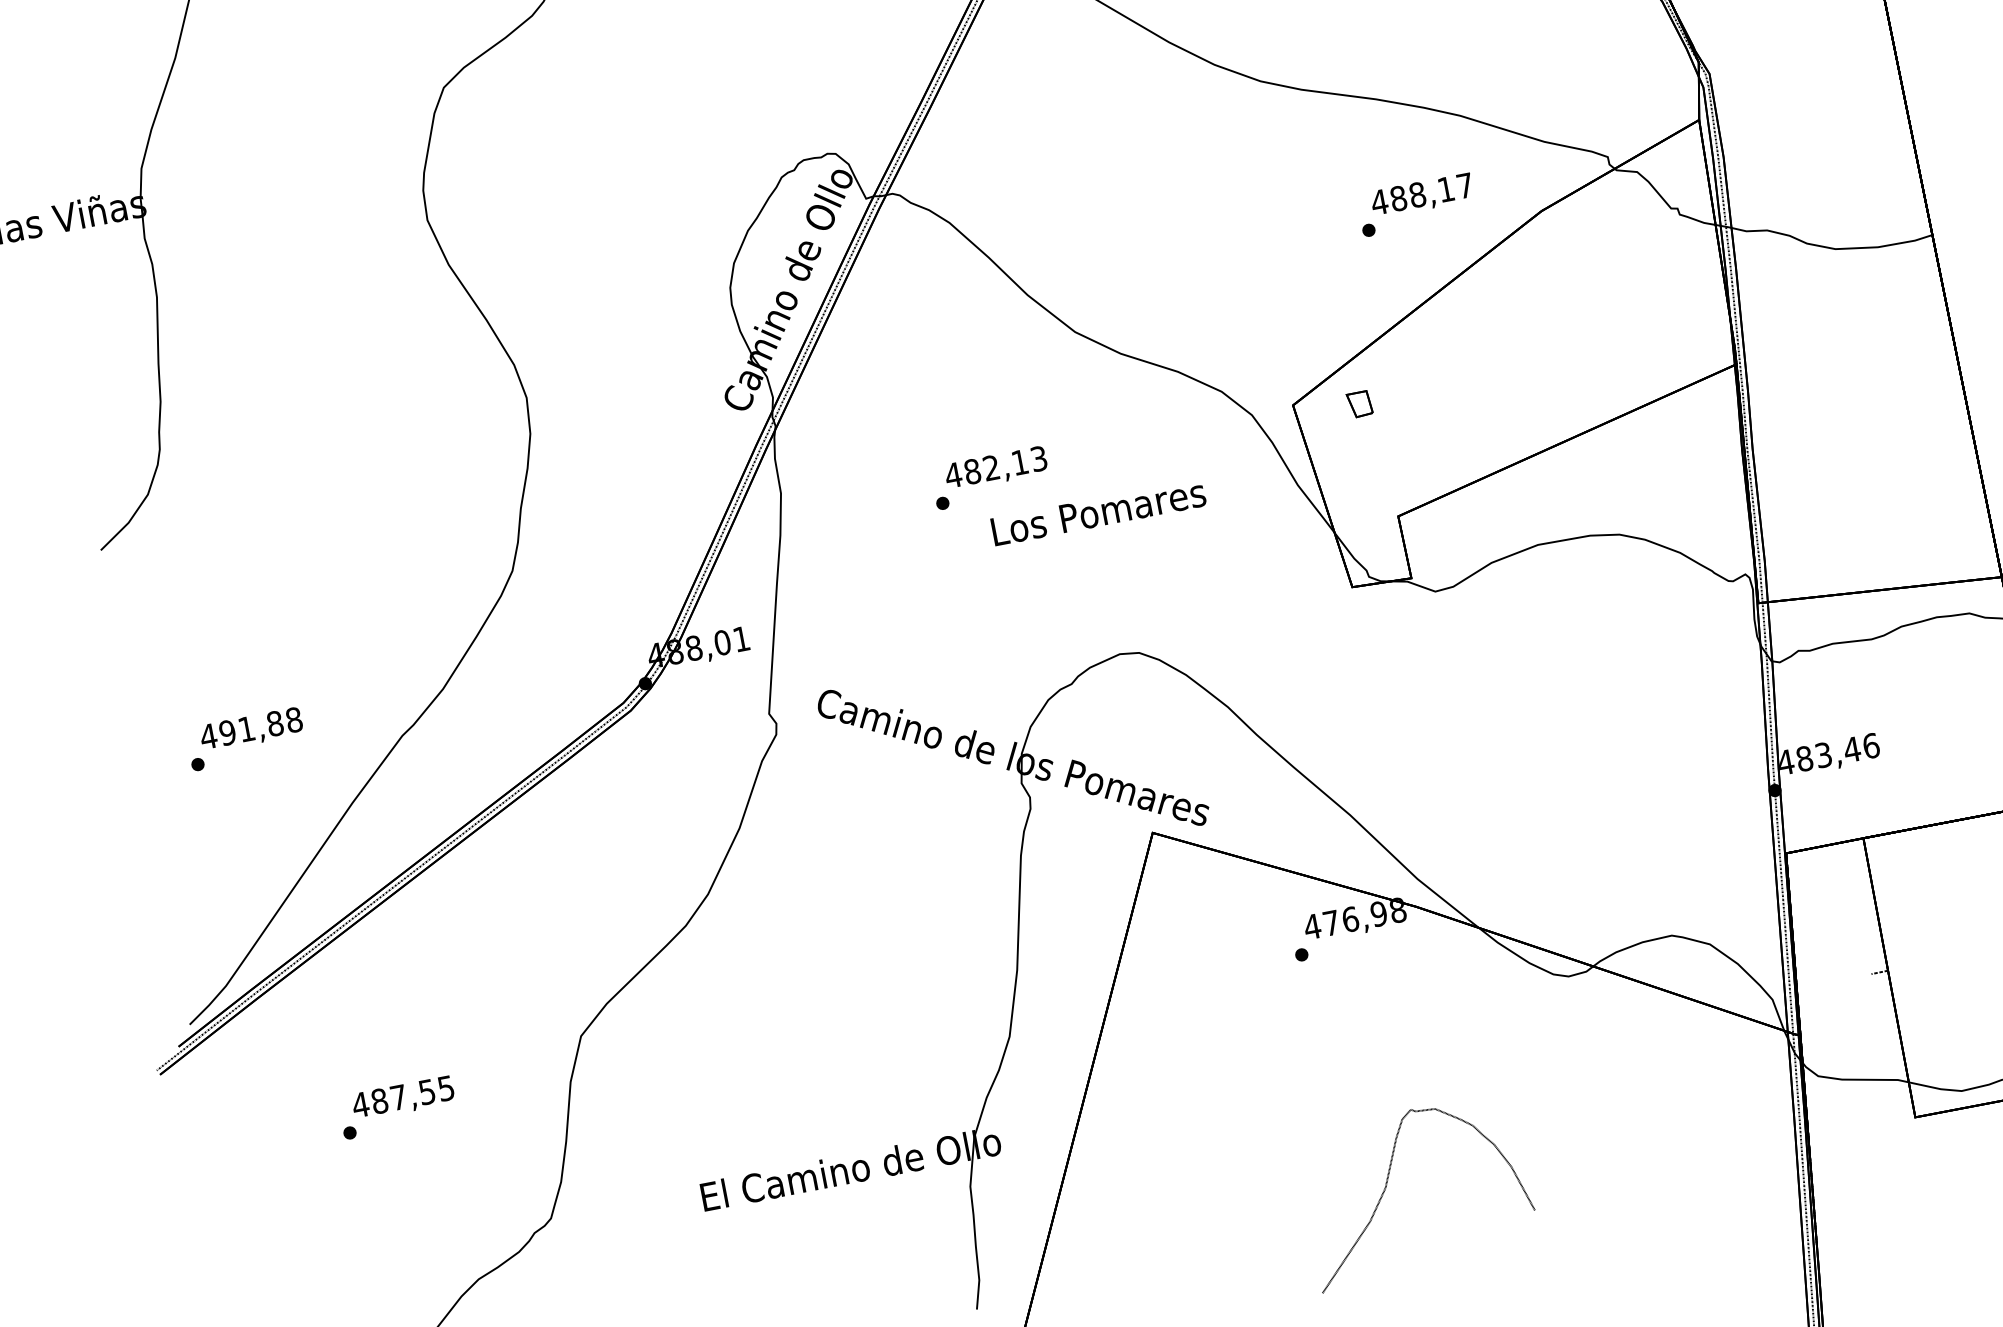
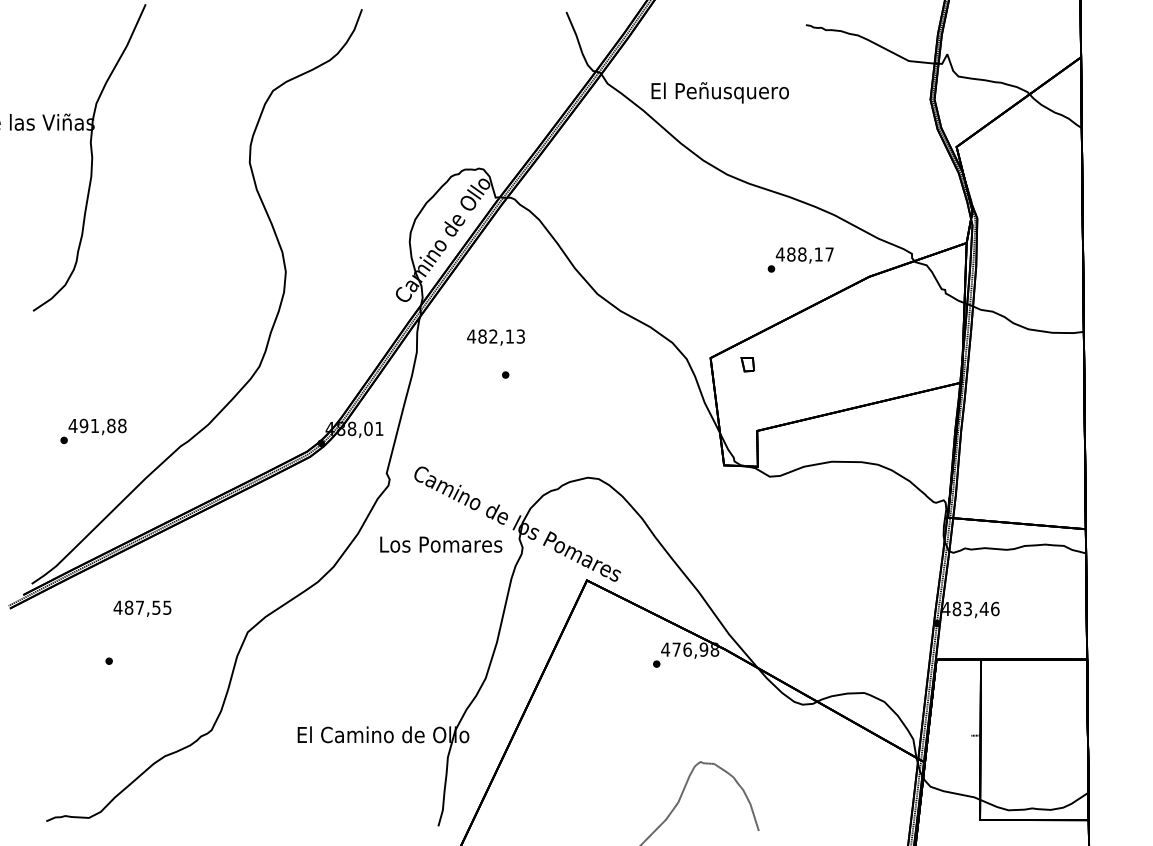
text: (995, 468) -> (495, 337), moved
text: (1099, 511) -> (441, 544), moved
text: (403, 1097) -> (142, 608), moved

